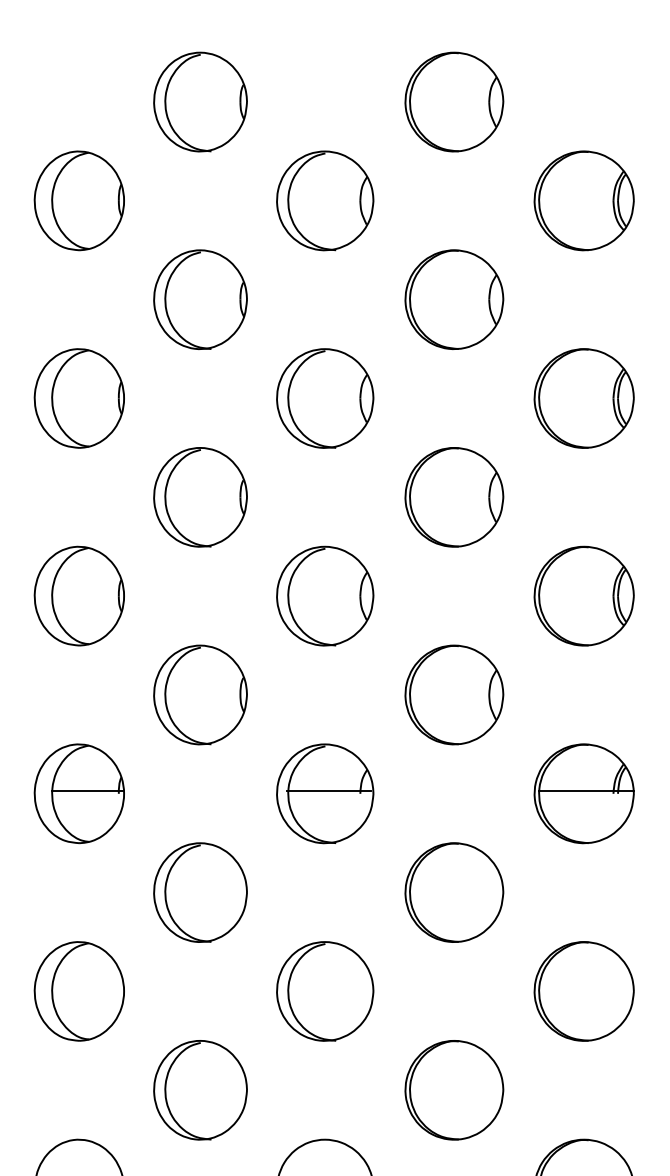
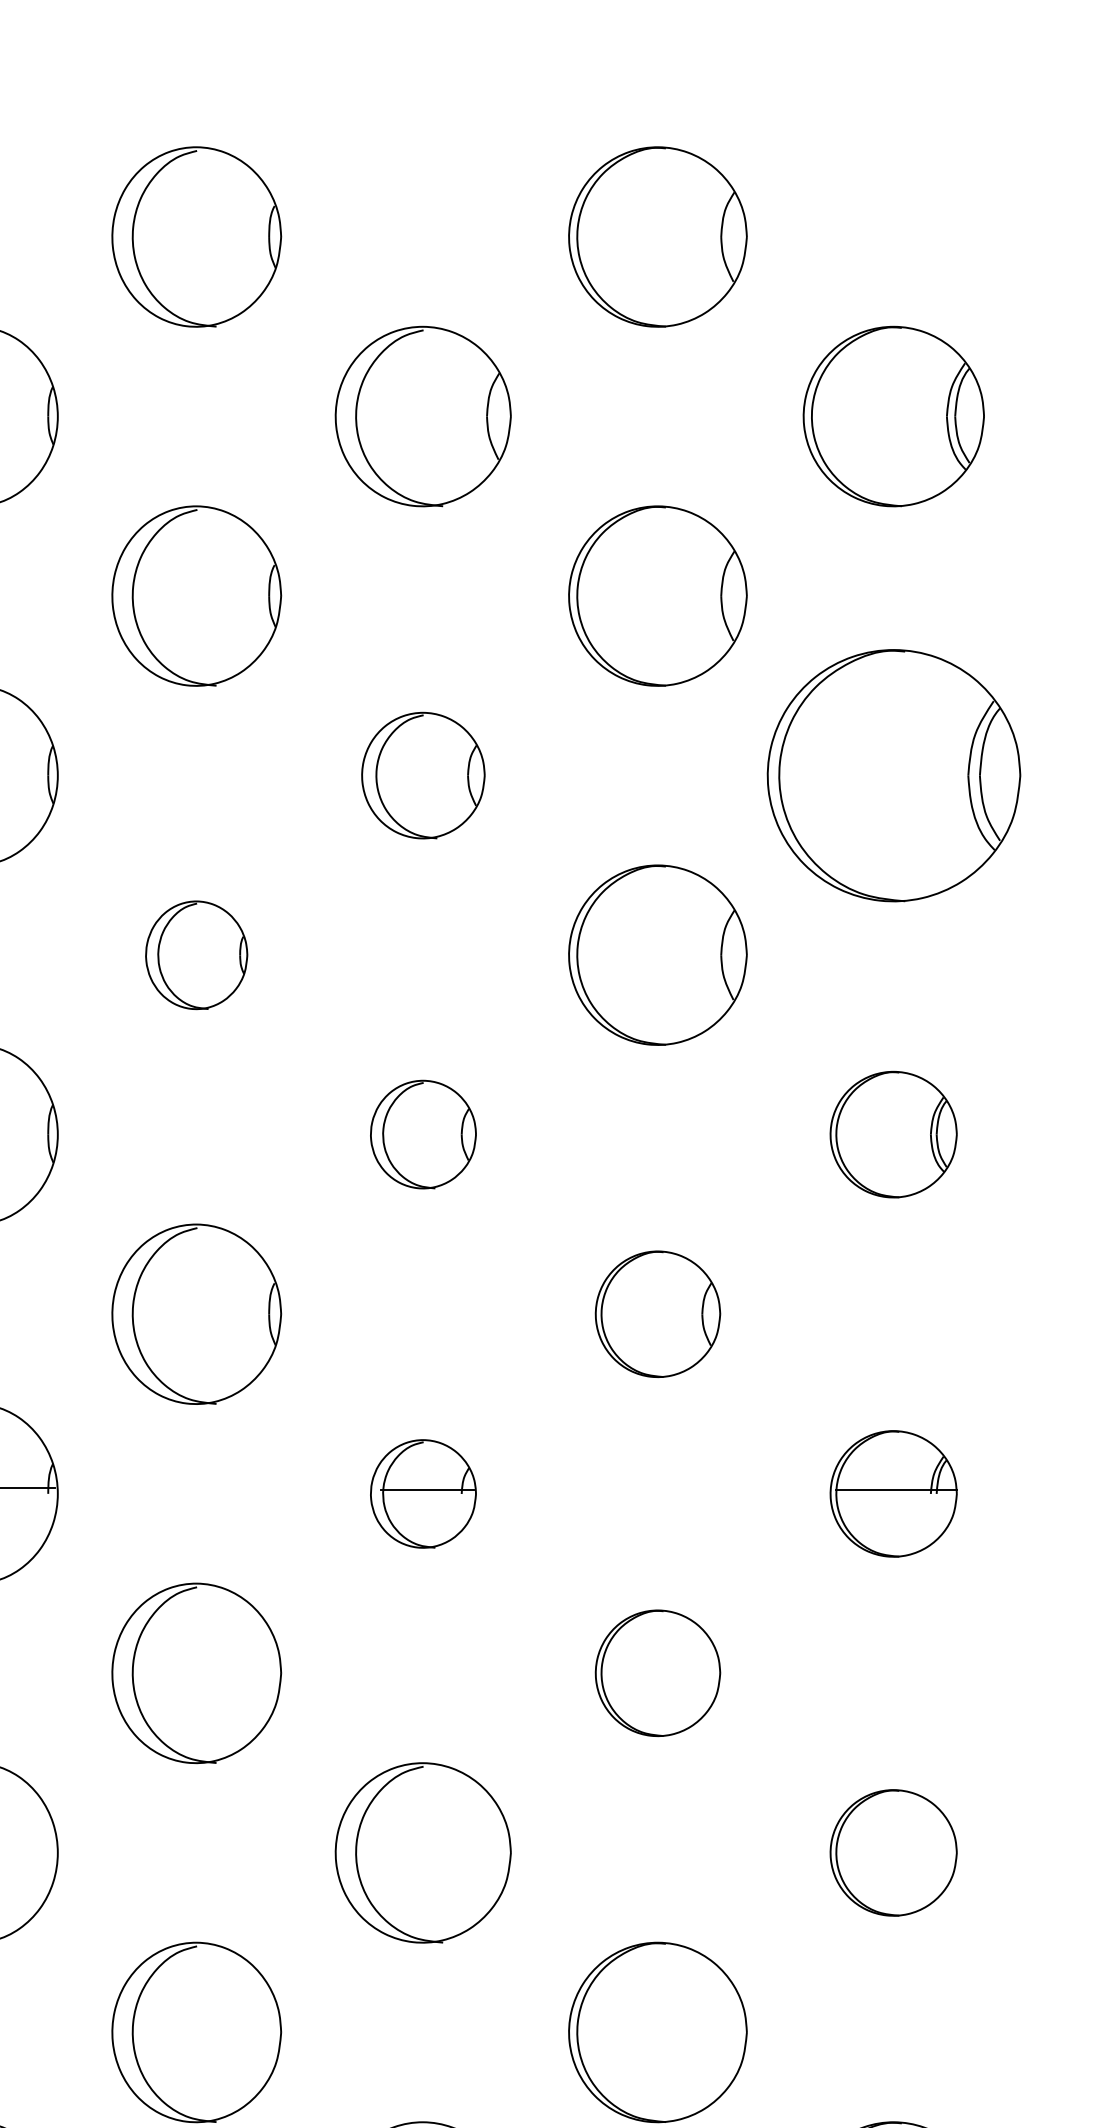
part: (325, 398) -> (423, 775), size x0.7
part: (583, 398) -> (892, 775), size x1.4
part: (200, 497) -> (196, 955), size x0.6
part: (325, 595) -> (423, 1133), size x0.6
part: (583, 595) -> (892, 1133), size x0.7
part: (454, 694) -> (658, 1313), size x0.7
part: (325, 793) -> (423, 1493), size x0.6
part: (583, 793) -> (892, 1493), size x0.7
part: (454, 892) -> (658, 1673), size x0.7
part: (583, 991) -> (892, 1853), size x0.7

